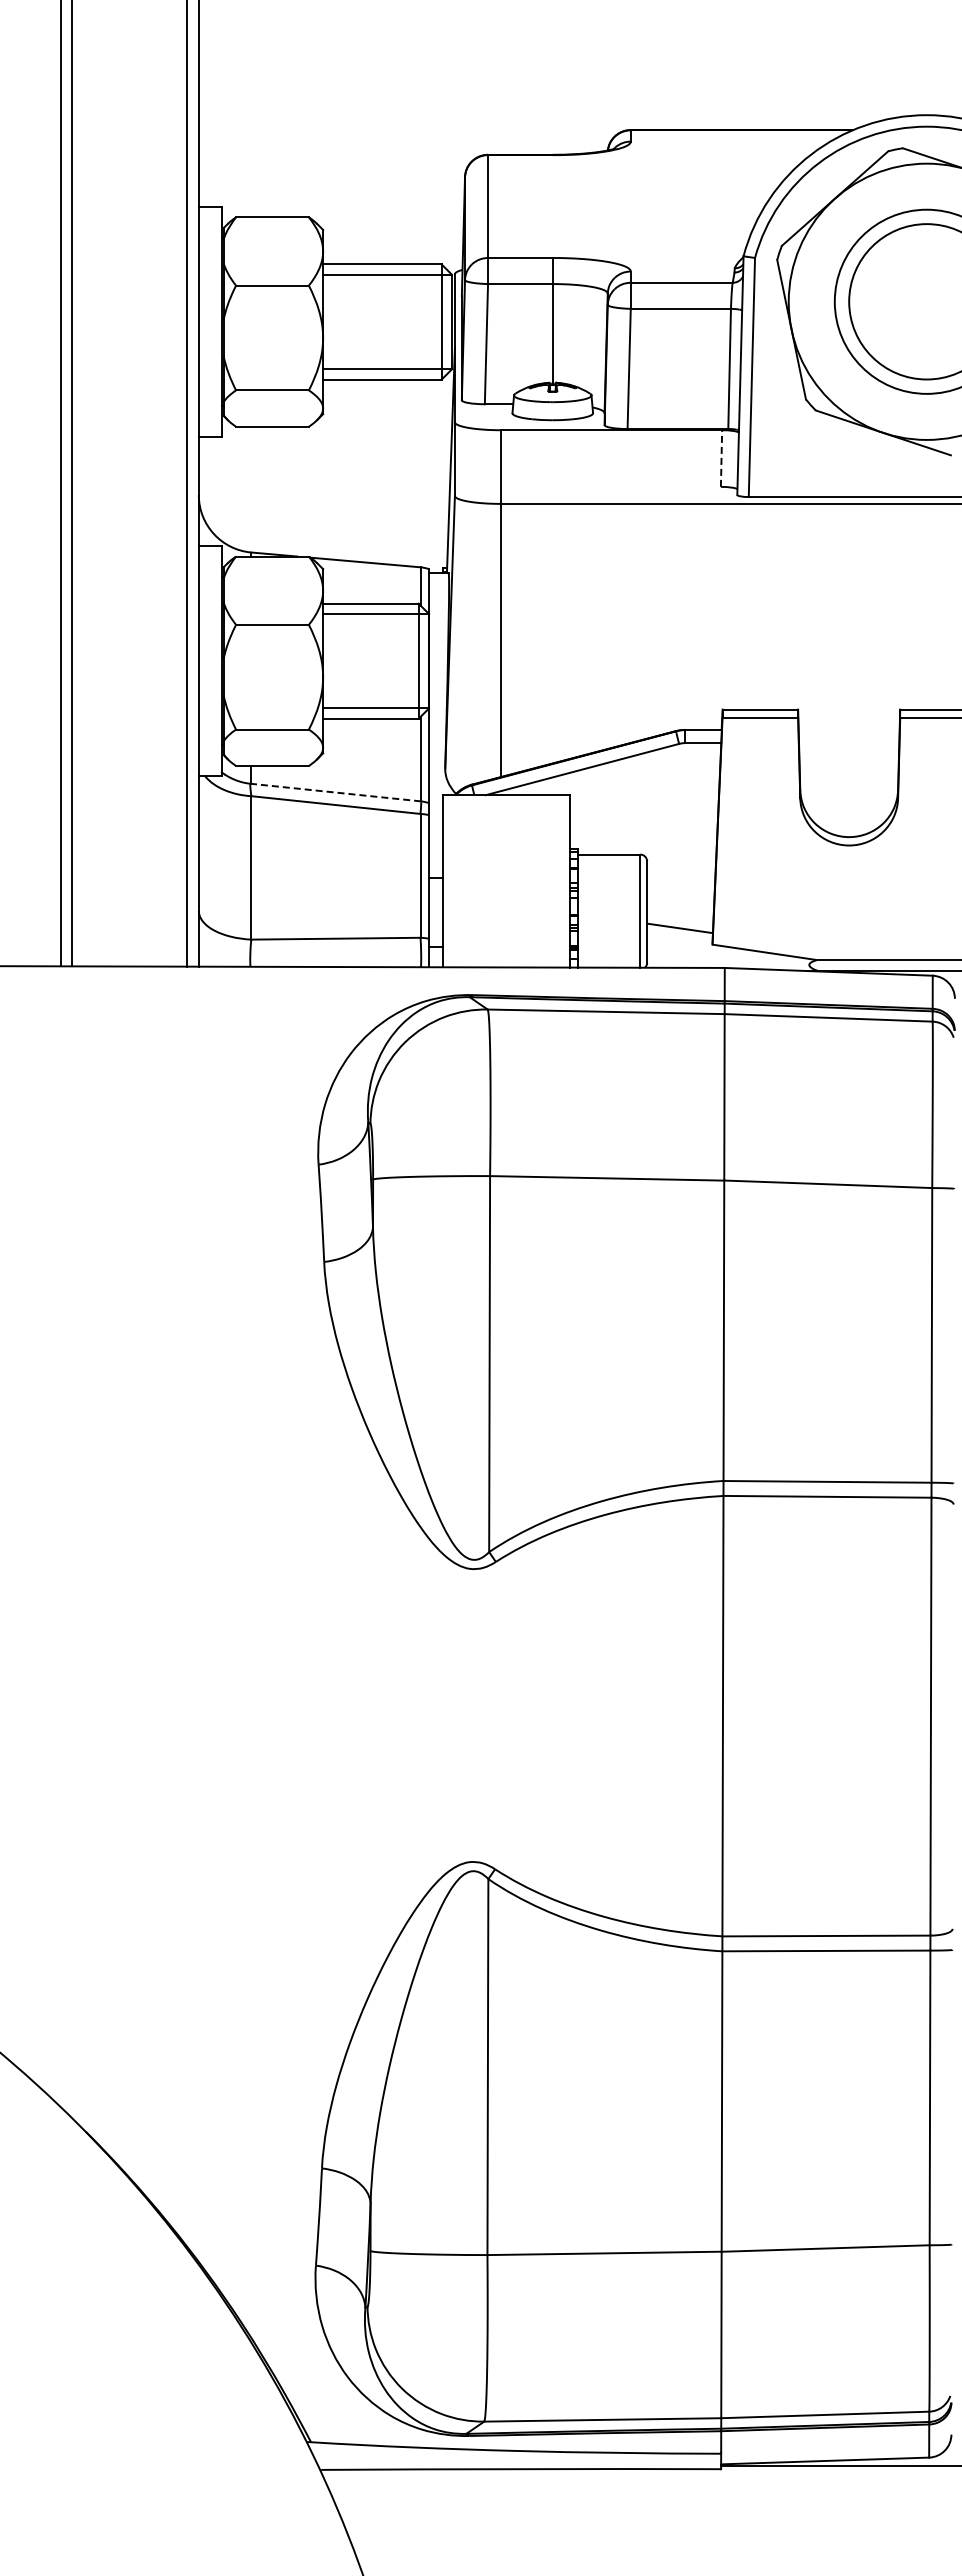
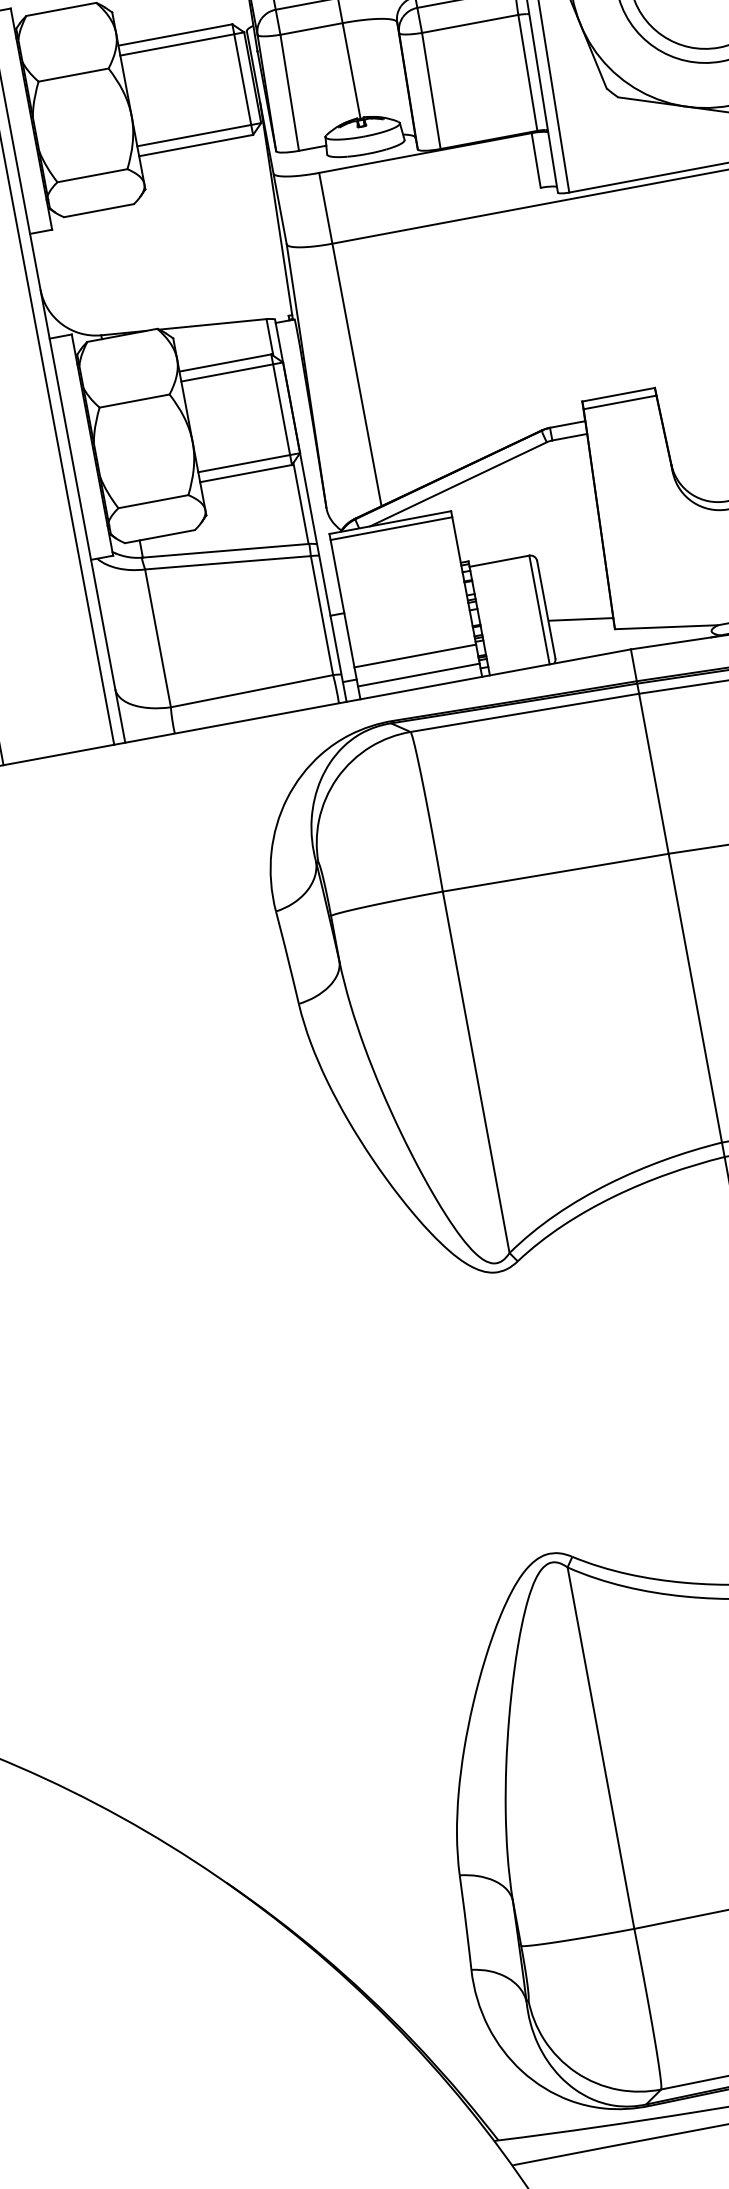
line: (721, 458) -> (536, 160), dashed -> solid
line: (335, 792) -> (225, 550), dashed -> solid
line: (506, 801) -> (391, 528), added
line: (506, 934) -> (415, 656), added
line: (506, 953) -> (418, 674), added

